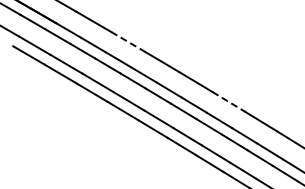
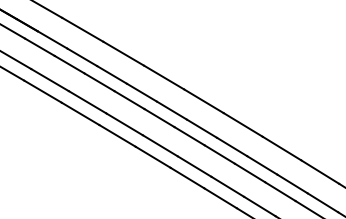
line: (128, 42) -> (123, 54), dashed -> solid
line: (229, 102) -> (243, 125), dashed -> solid

